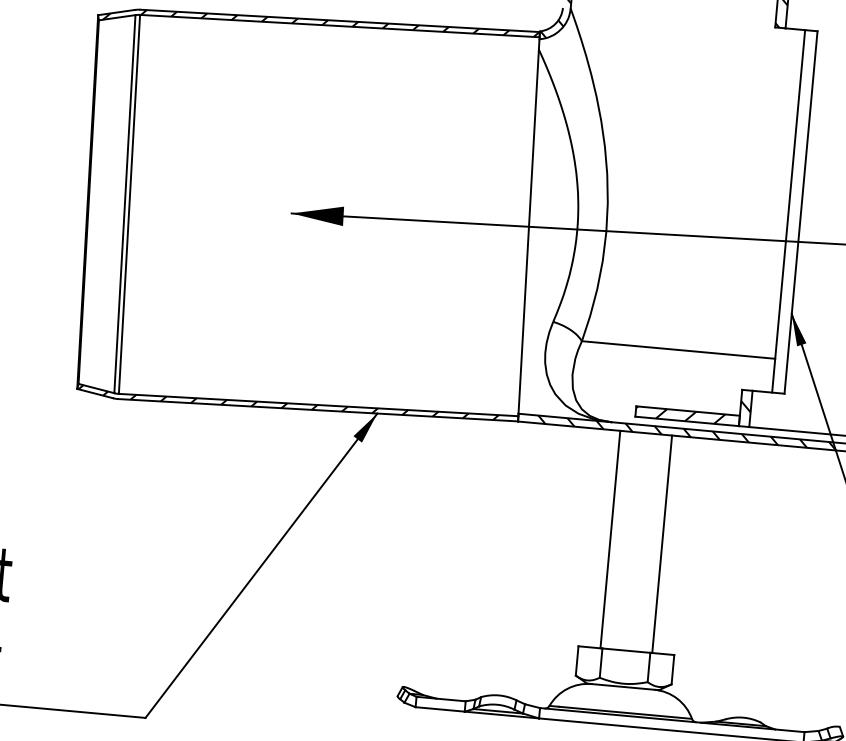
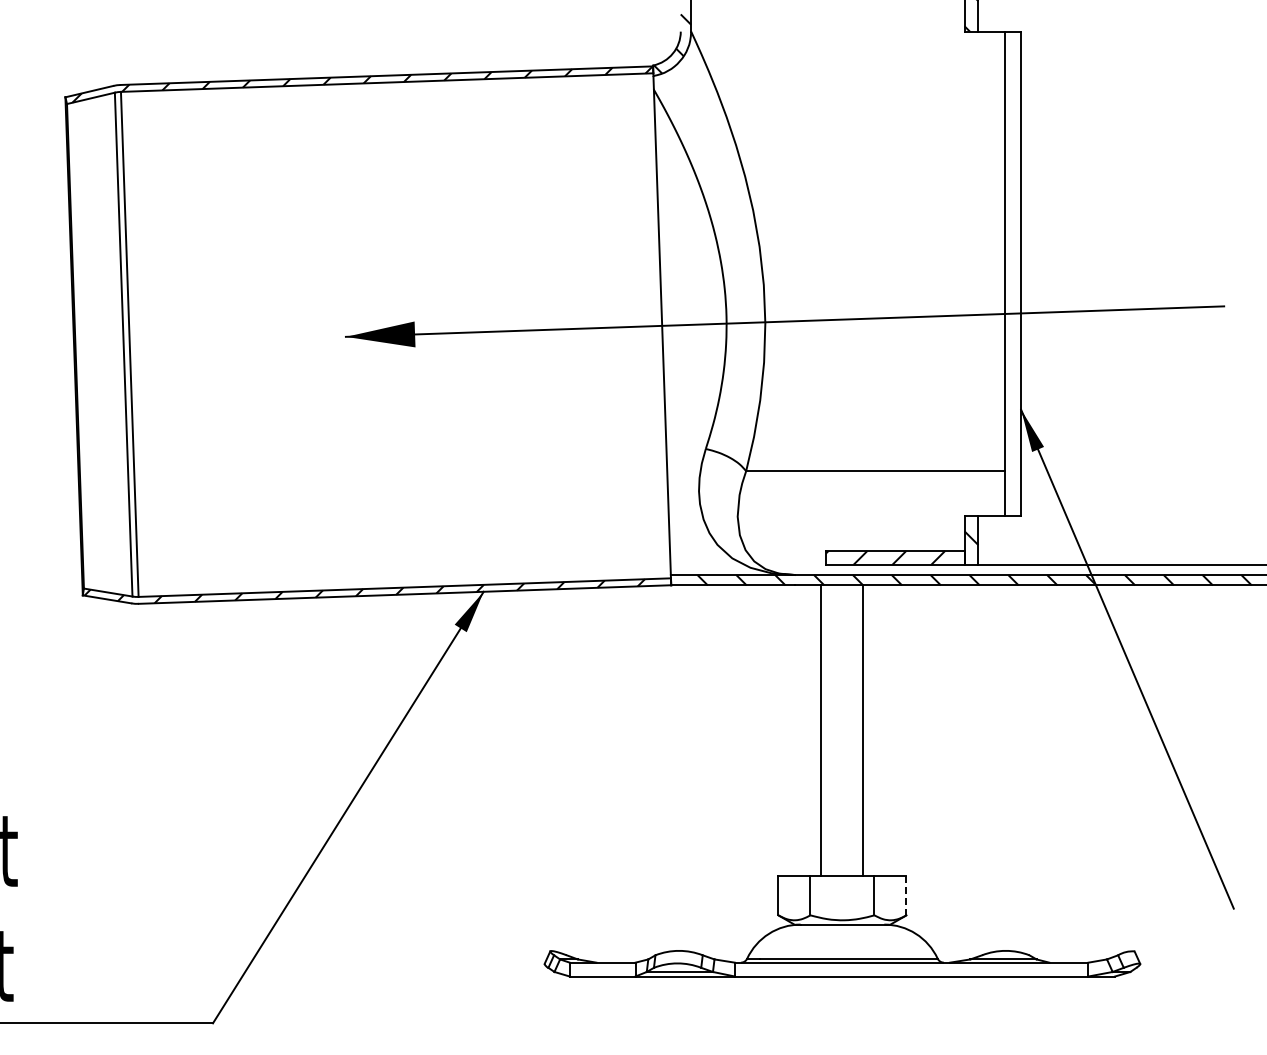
line: (610, 539) -> (862, 730), moved
line: (662, 544) -> (821, 730), moved
line: (672, 669) -> (906, 895), solid -> dashed

